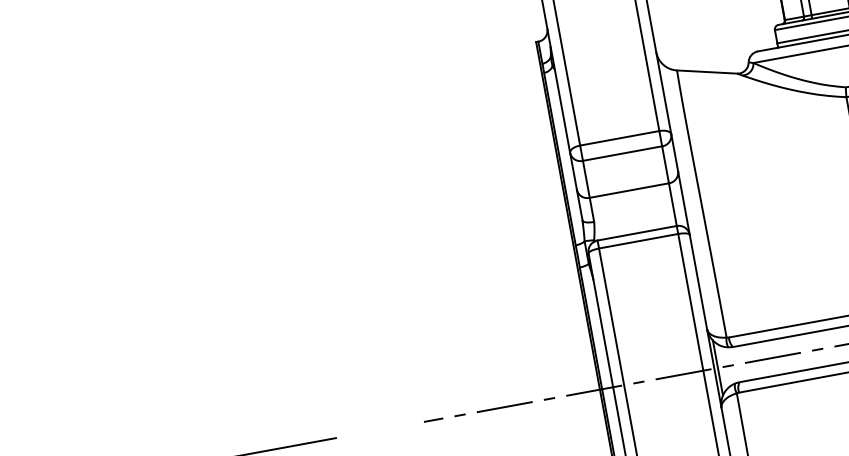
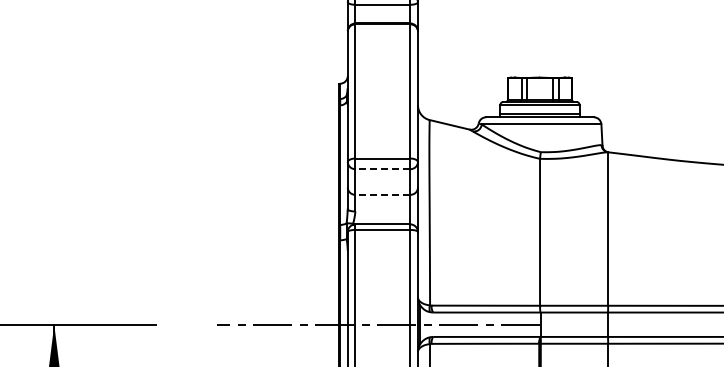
line: (622, 154) -> (382, 169), solid -> dashed
line: (628, 190) -> (382, 194), solid -> dashed

